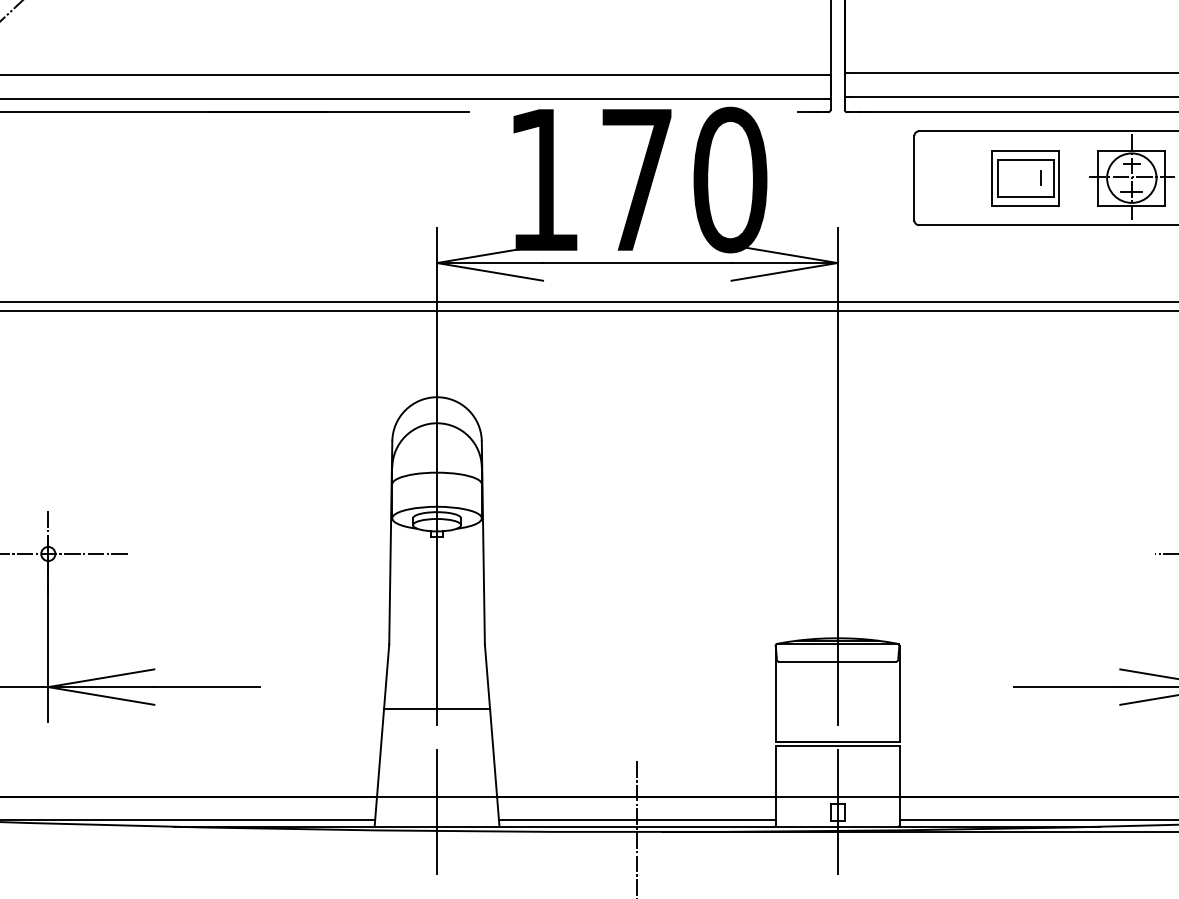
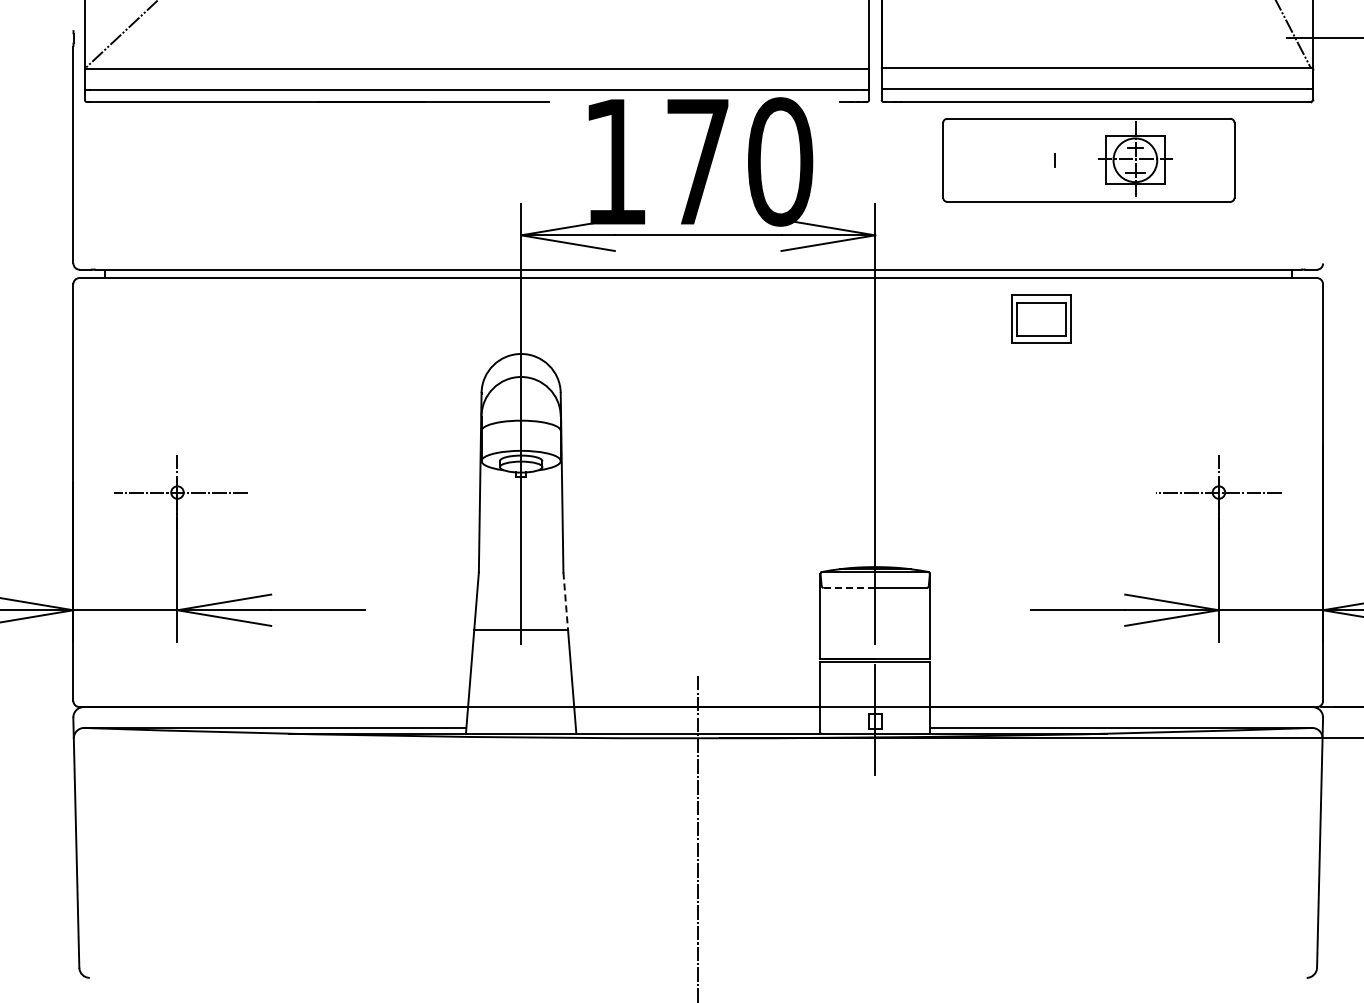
part: (1025, 177) -> (1041, 318), moved
line: (808, 661) -> (849, 587), solid -> dashed
line: (487, 677) -> (565, 601), solid -> dashed
line: (437, 811) -> (521, 720), removed
line: (636, 819) -> (697, 727), removed

